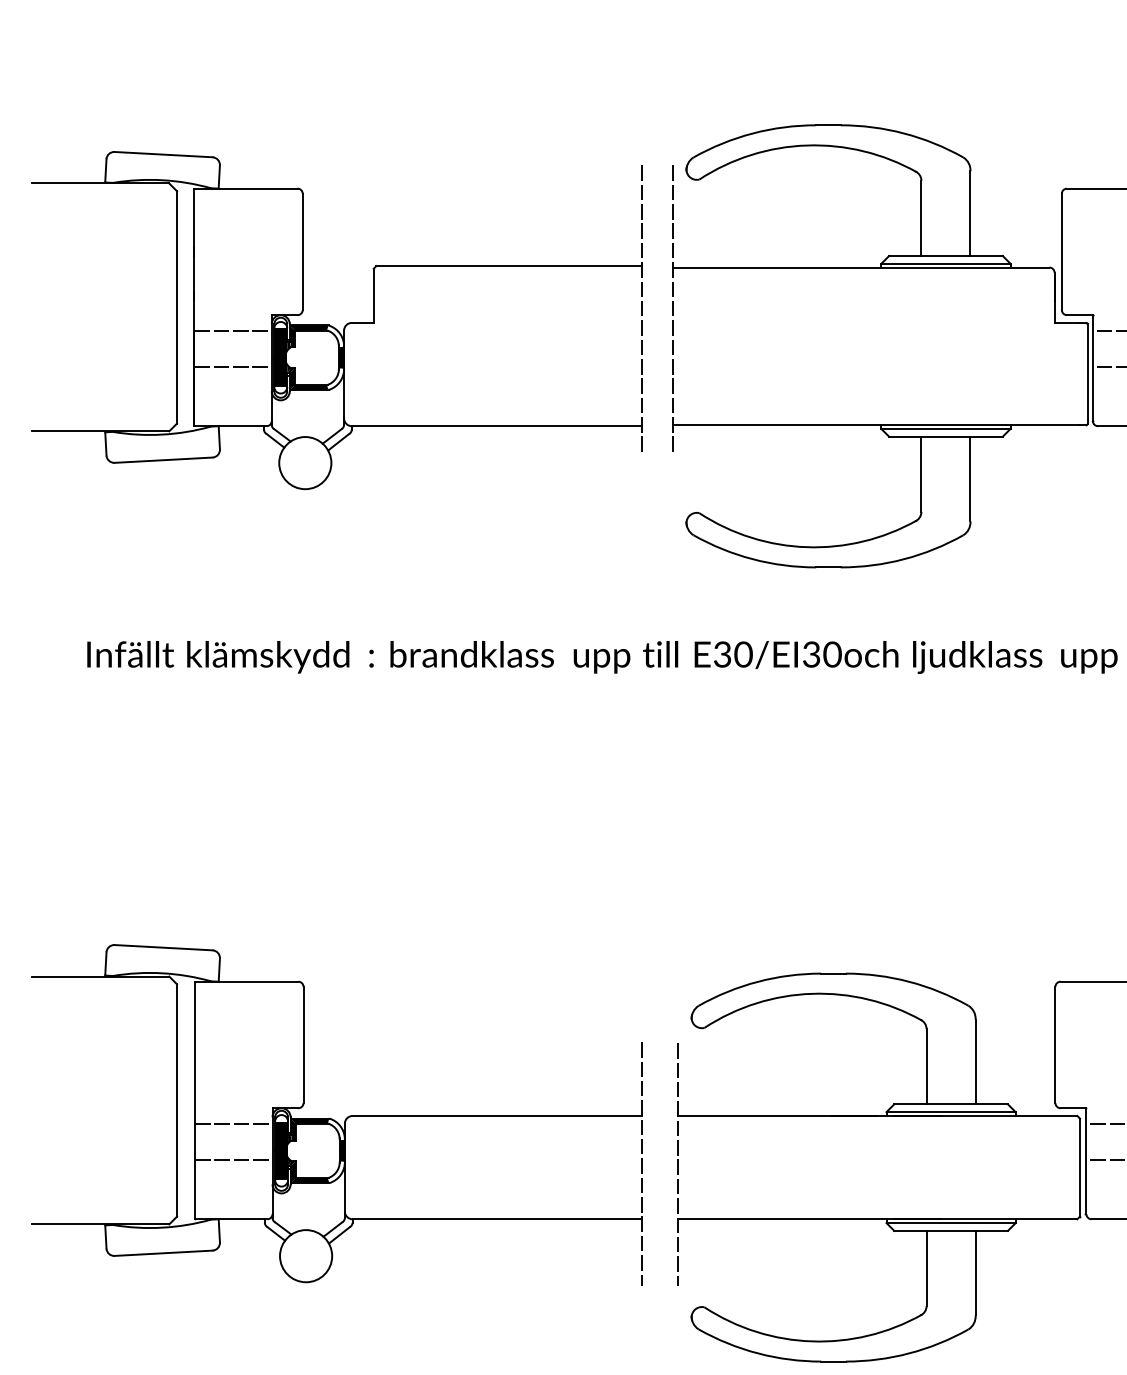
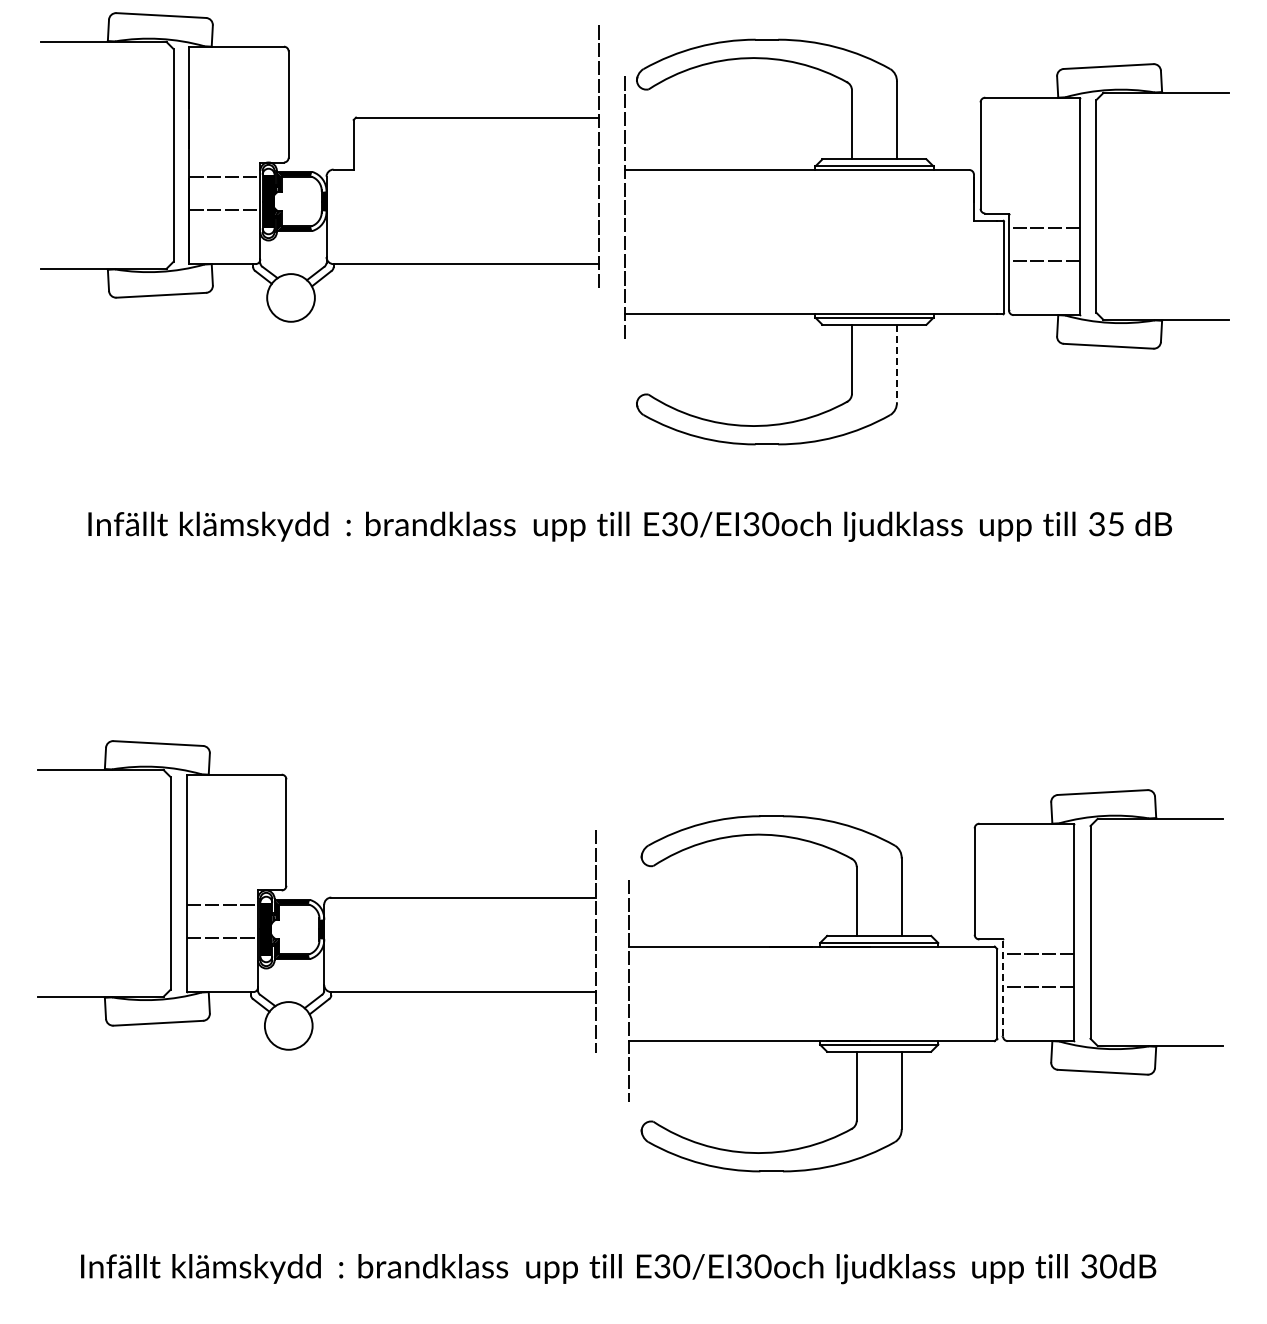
part: (336, 320) -> (319, 167), moved
line: (970, 479) -> (896, 363), solid -> dashed
part: (336, 1114) -> (316, 896), moved
line: (1086, 1160) -> (1003, 987), solid -> dashed

